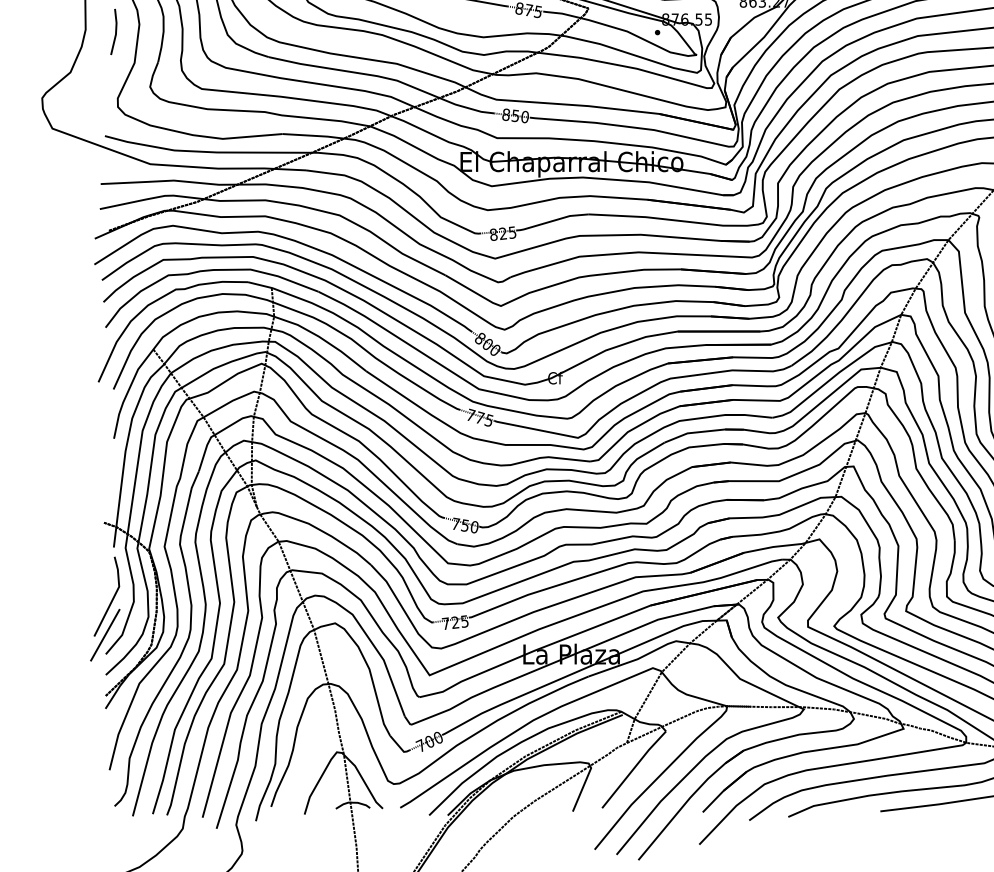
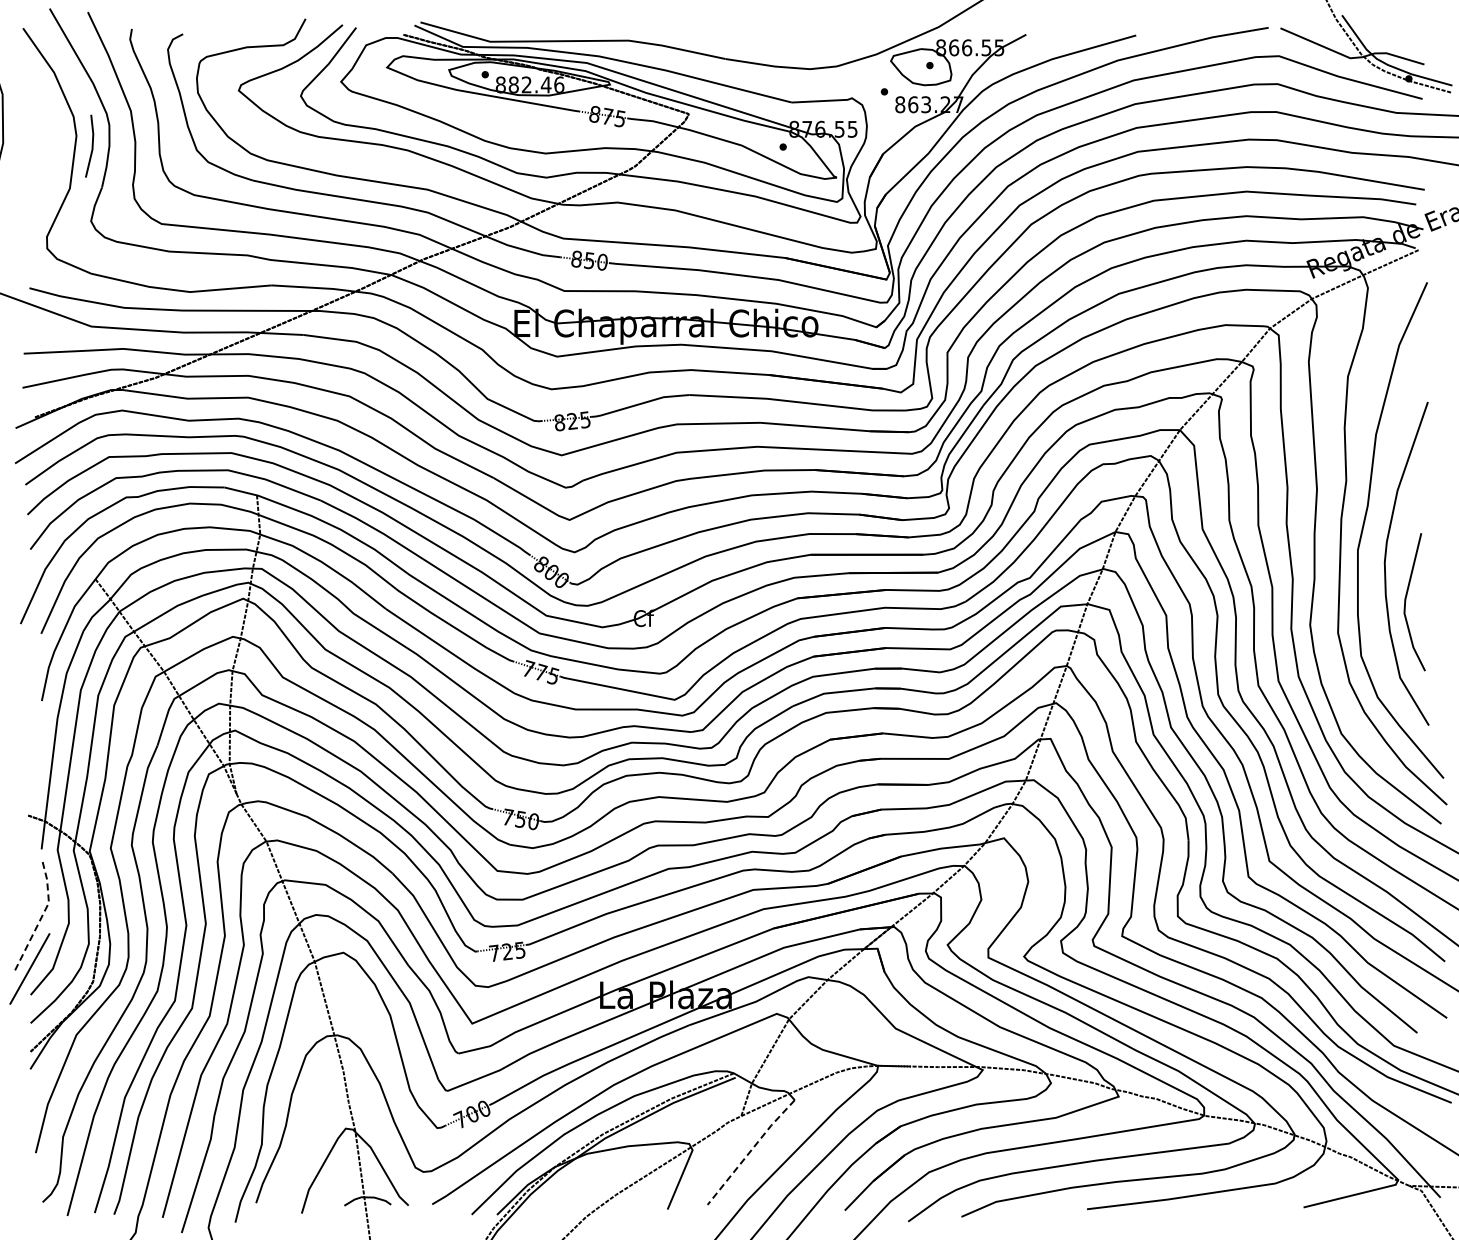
line: (115, 31) -> (91, 145), moved
line: (113, 597) -> (41, 917), solid -> dashed
line: (633, 769) -> (750, 1151), solid -> dashed

